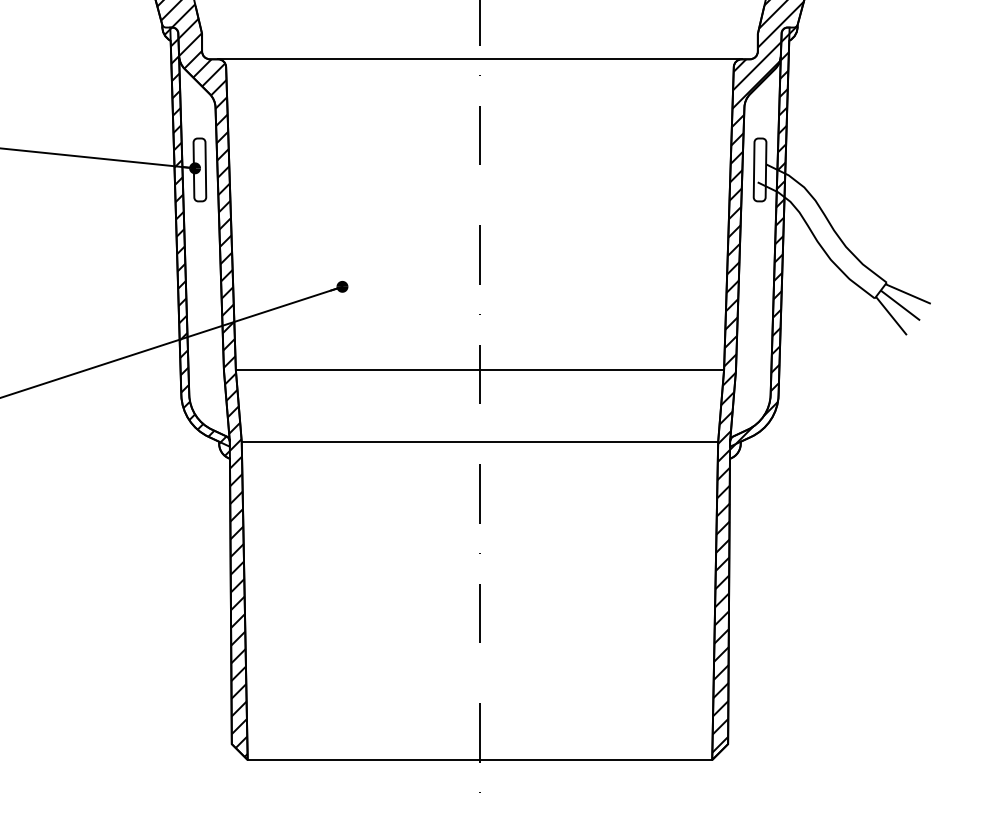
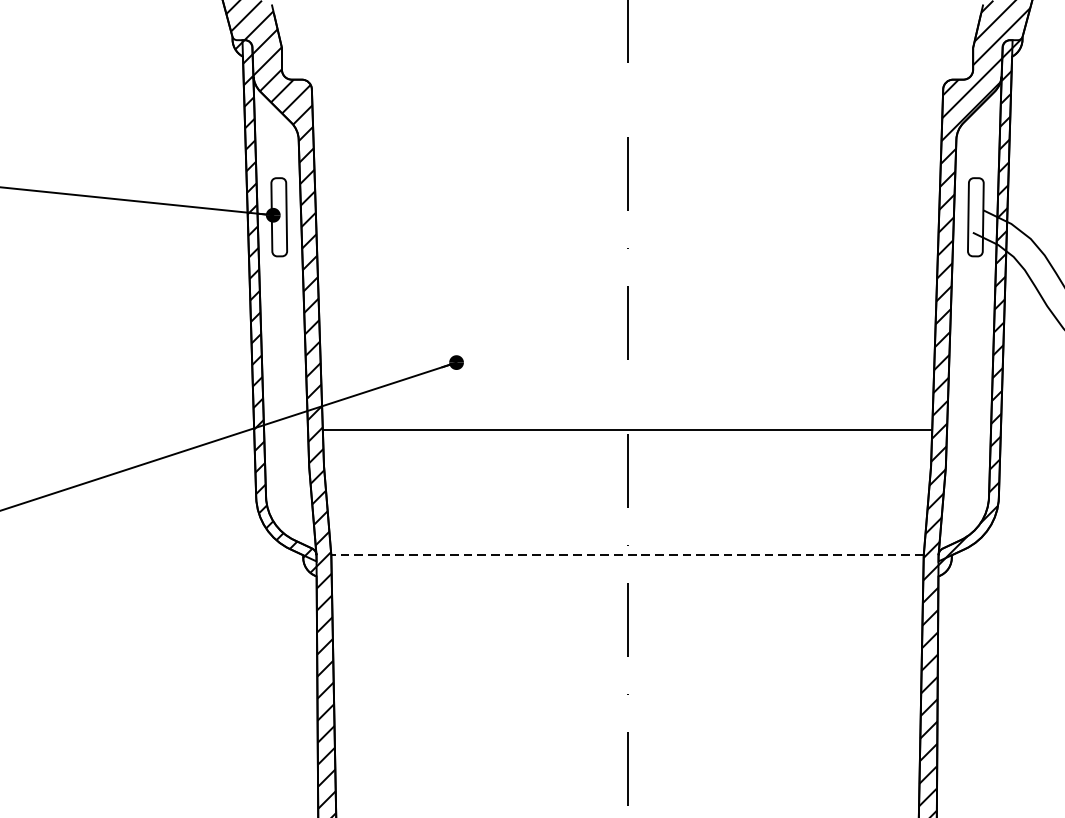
line: (479, 59) -> (626, 79), removed
line: (479, 370) -> (626, 430), moved
line: (479, 441) -> (626, 554), solid -> dashed

